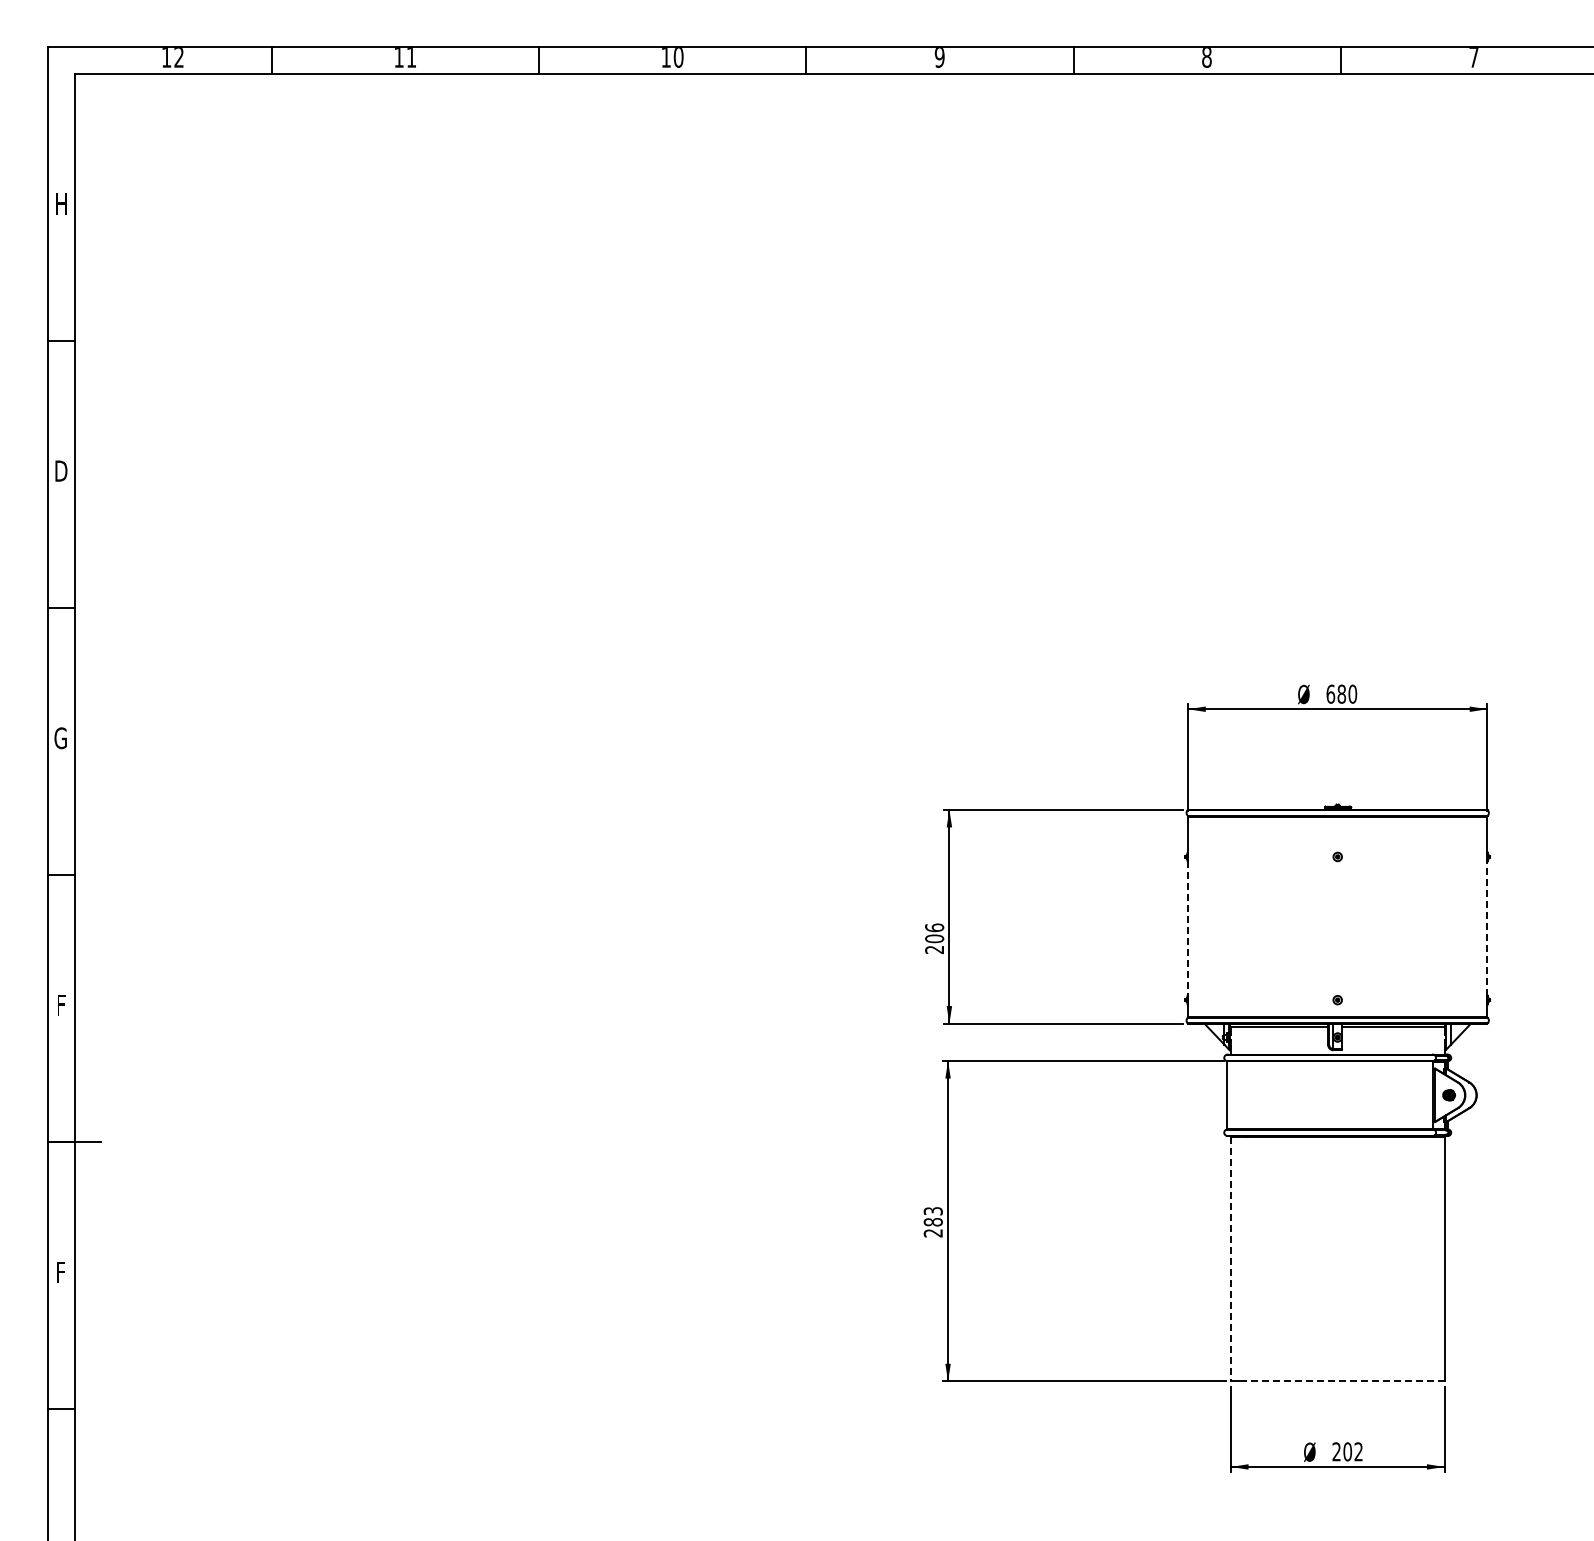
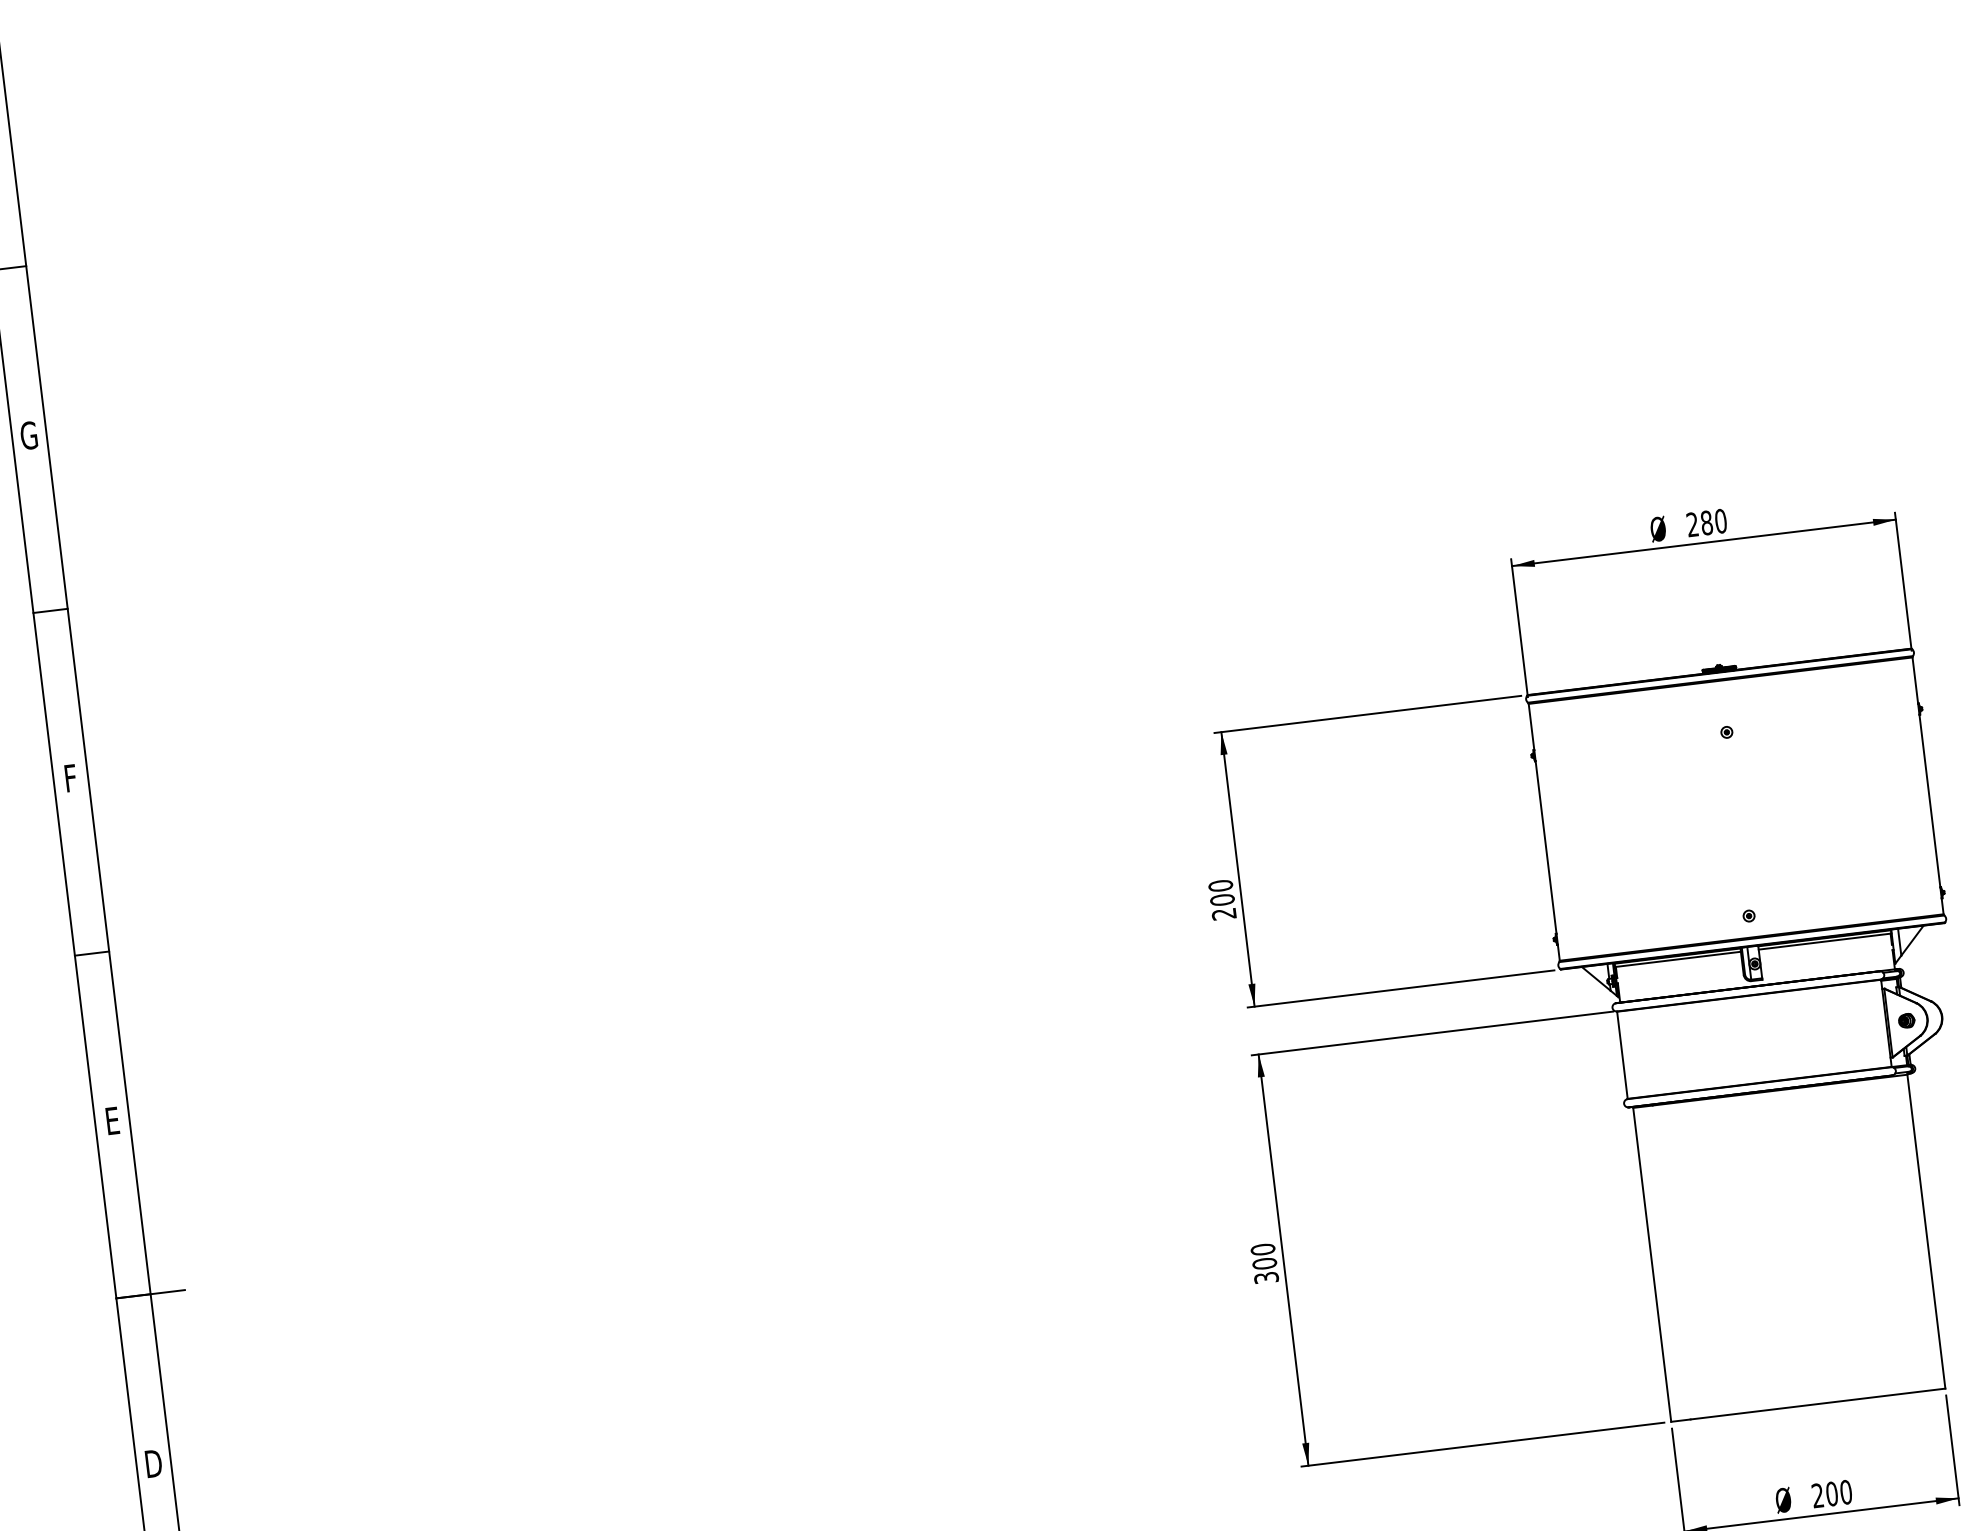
text: (60, 471) -> (28, 436), D -> G
text: (1330, 693) -> (1692, 523), 680 -> 280
text: (60, 738) -> (69, 778), G -> F
text: (934, 927) -> (1220, 885), 206 -> 200
line: (1487, 928) -> (1930, 800), dashed -> solid
line: (1188, 929) -> (1546, 848), dashed -> solid
text: (61, 1005) -> (112, 1121), F -> E
text: (932, 1221) -> (1263, 1262), 283 -> 300
line: (1230, 1259) -> (1651, 1265), dashed -> solid
text: (61, 1272) -> (154, 1463), F -> D
line: (1344, 1381) -> (1816, 1404), dashed -> solid
text: (1358, 1451) -> (1845, 1491), 202 -> 200

